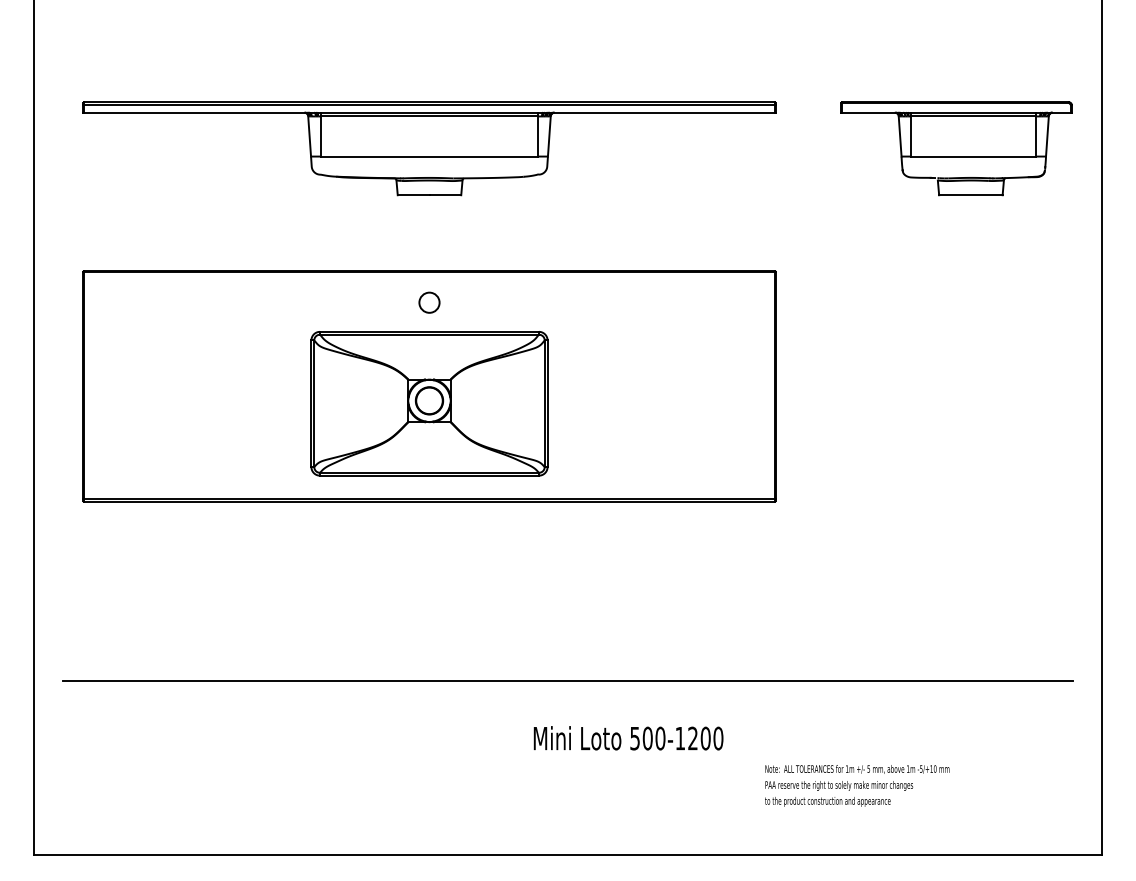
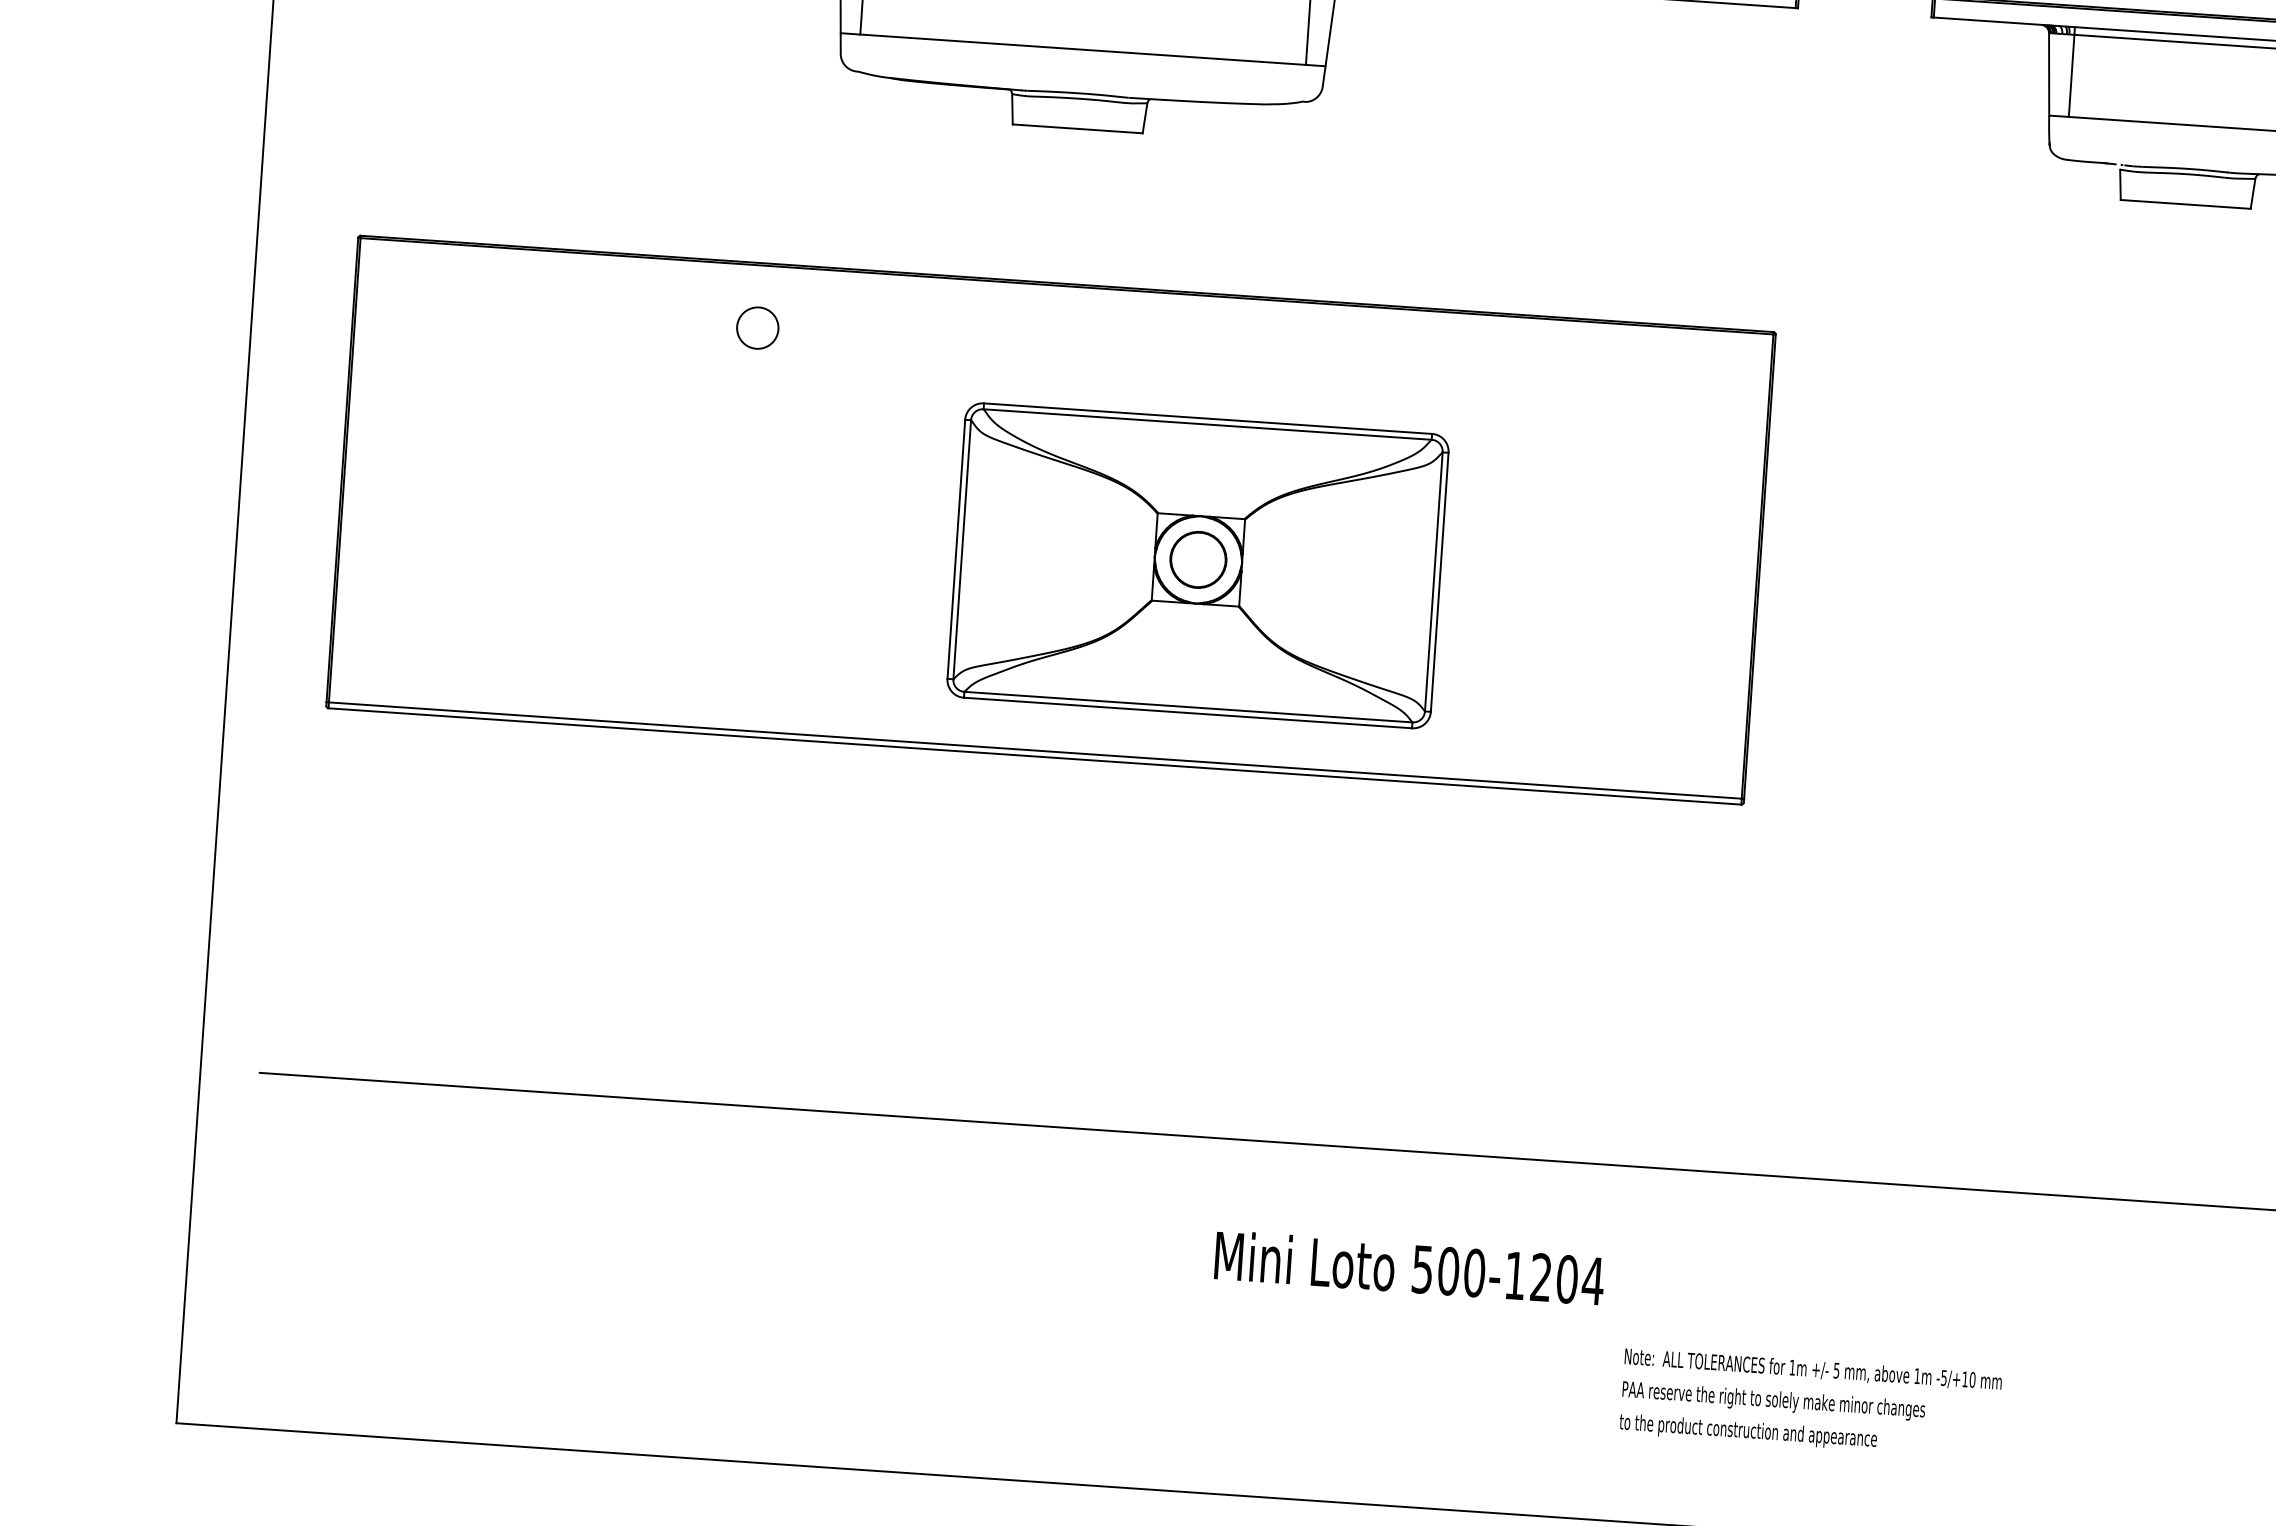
circle: (429, 302) -> (757, 327), moved
part: (429, 403) -> (1198, 565), moved
text: (718, 738) -> (1593, 1281), 500-1200 -> 500-1204
text: (857, 785) -> (1811, 1402), moved

